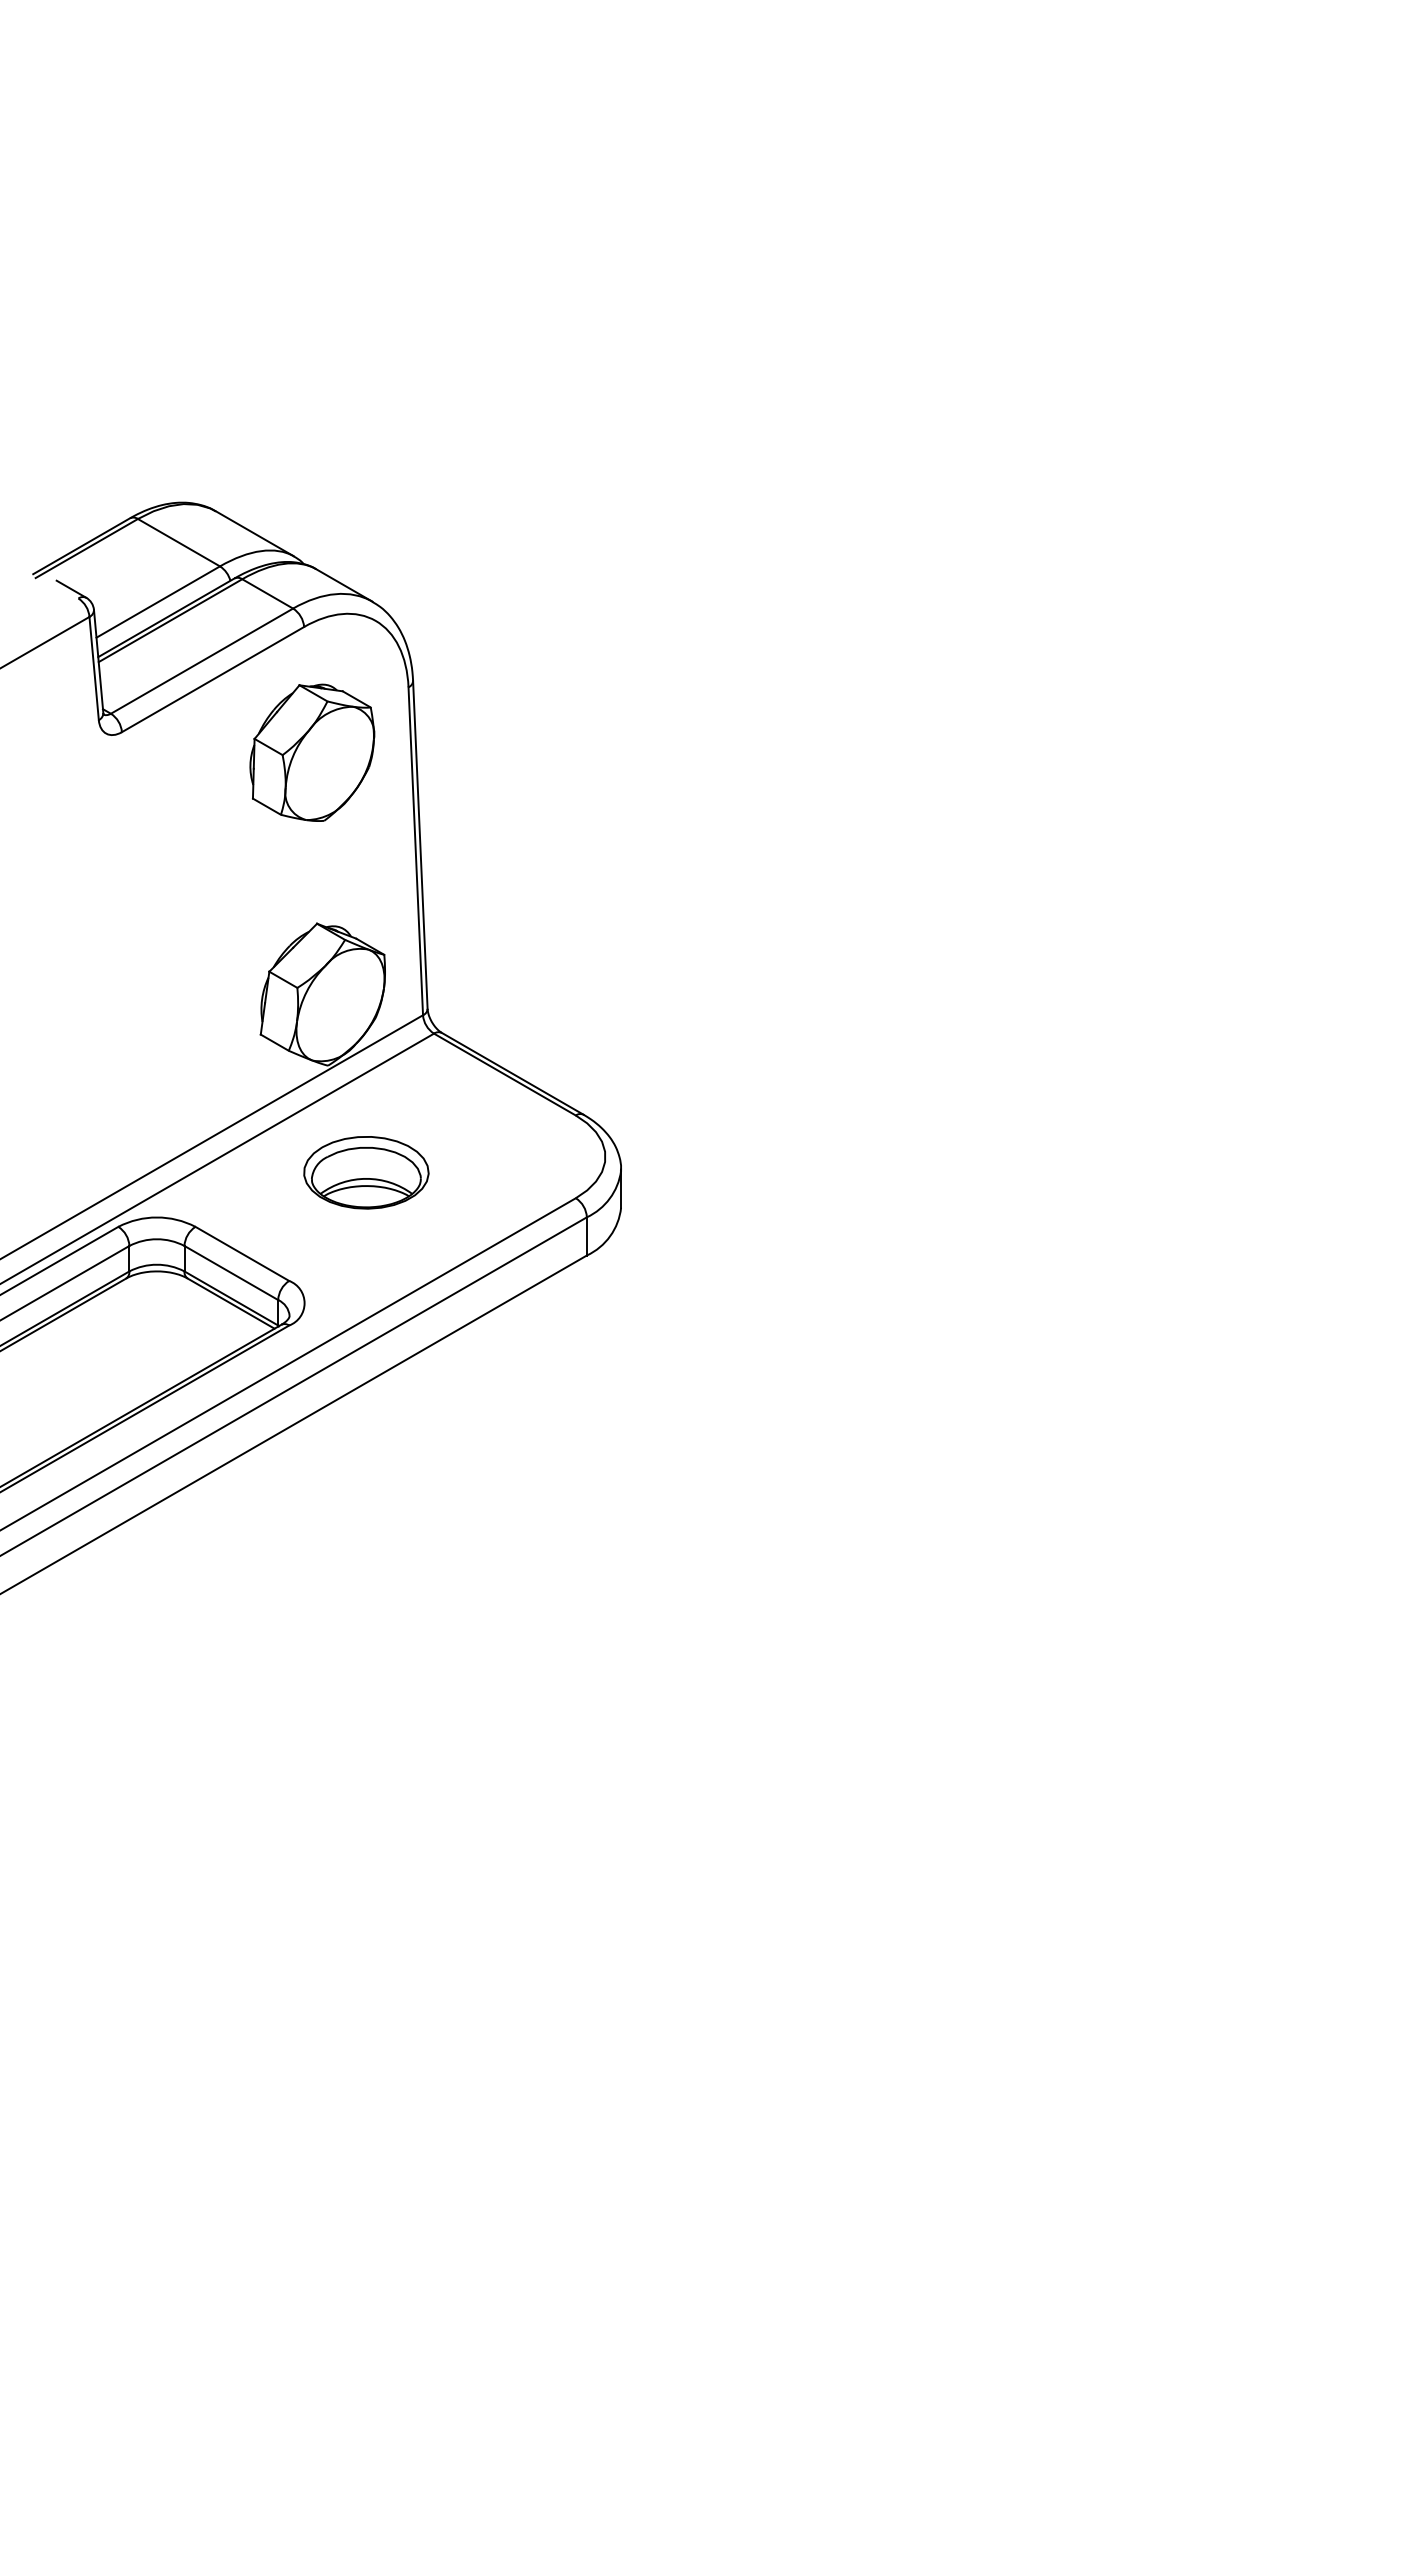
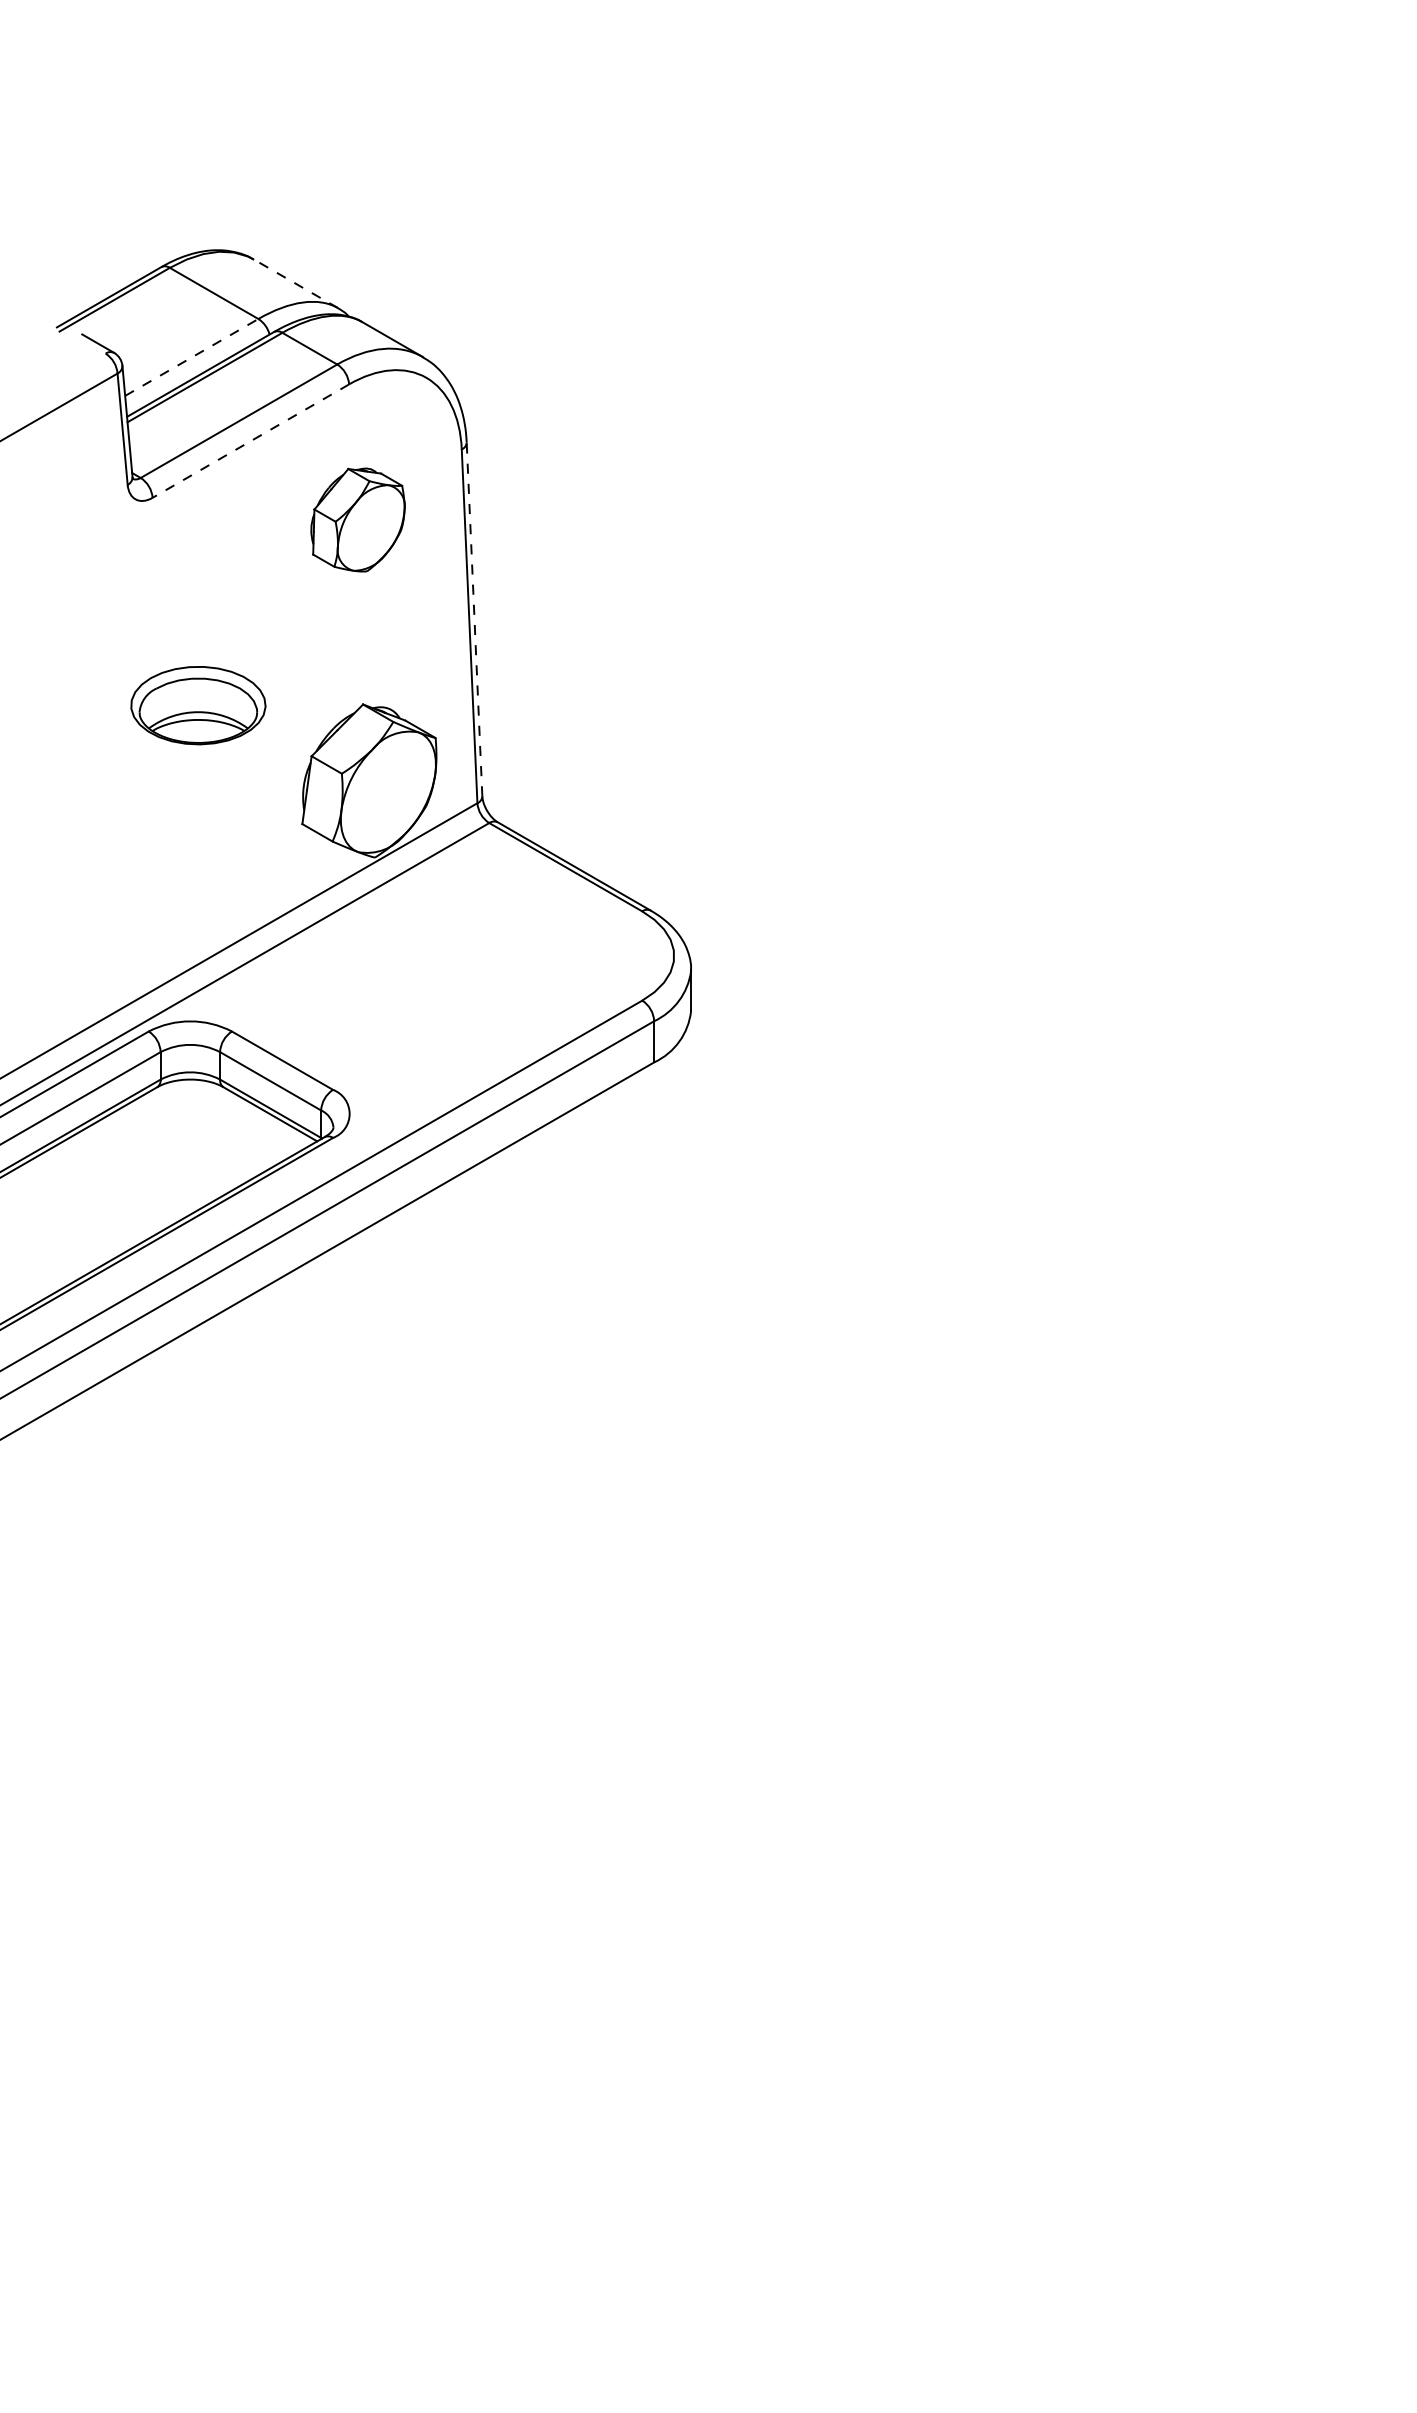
line: (254, 533) -> (295, 283), solid -> dashed
line: (158, 601) -> (192, 356), solid -> dashed
line: (212, 679) -> (250, 441), solid -> dashed
part: (312, 752) -> (358, 519), size x0.7
line: (420, 844) -> (474, 619), solid -> dashed
part: (366, 1172) -> (198, 705), moved

